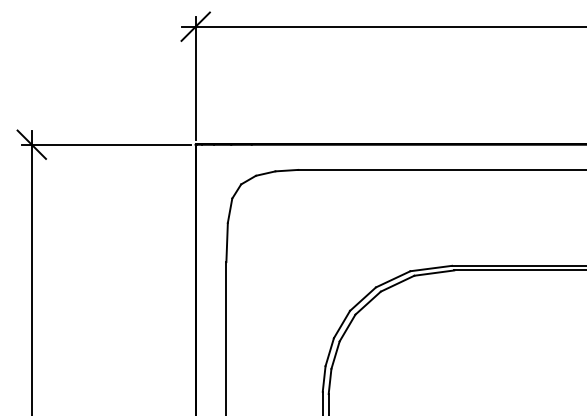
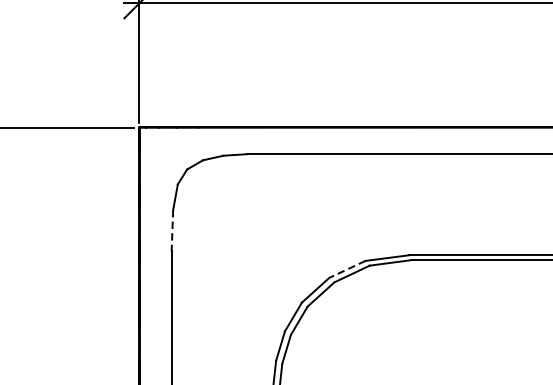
line: (227, 242) -> (172, 230), solid -> dashed
line: (392, 279) -> (346, 269), solid -> dashed

